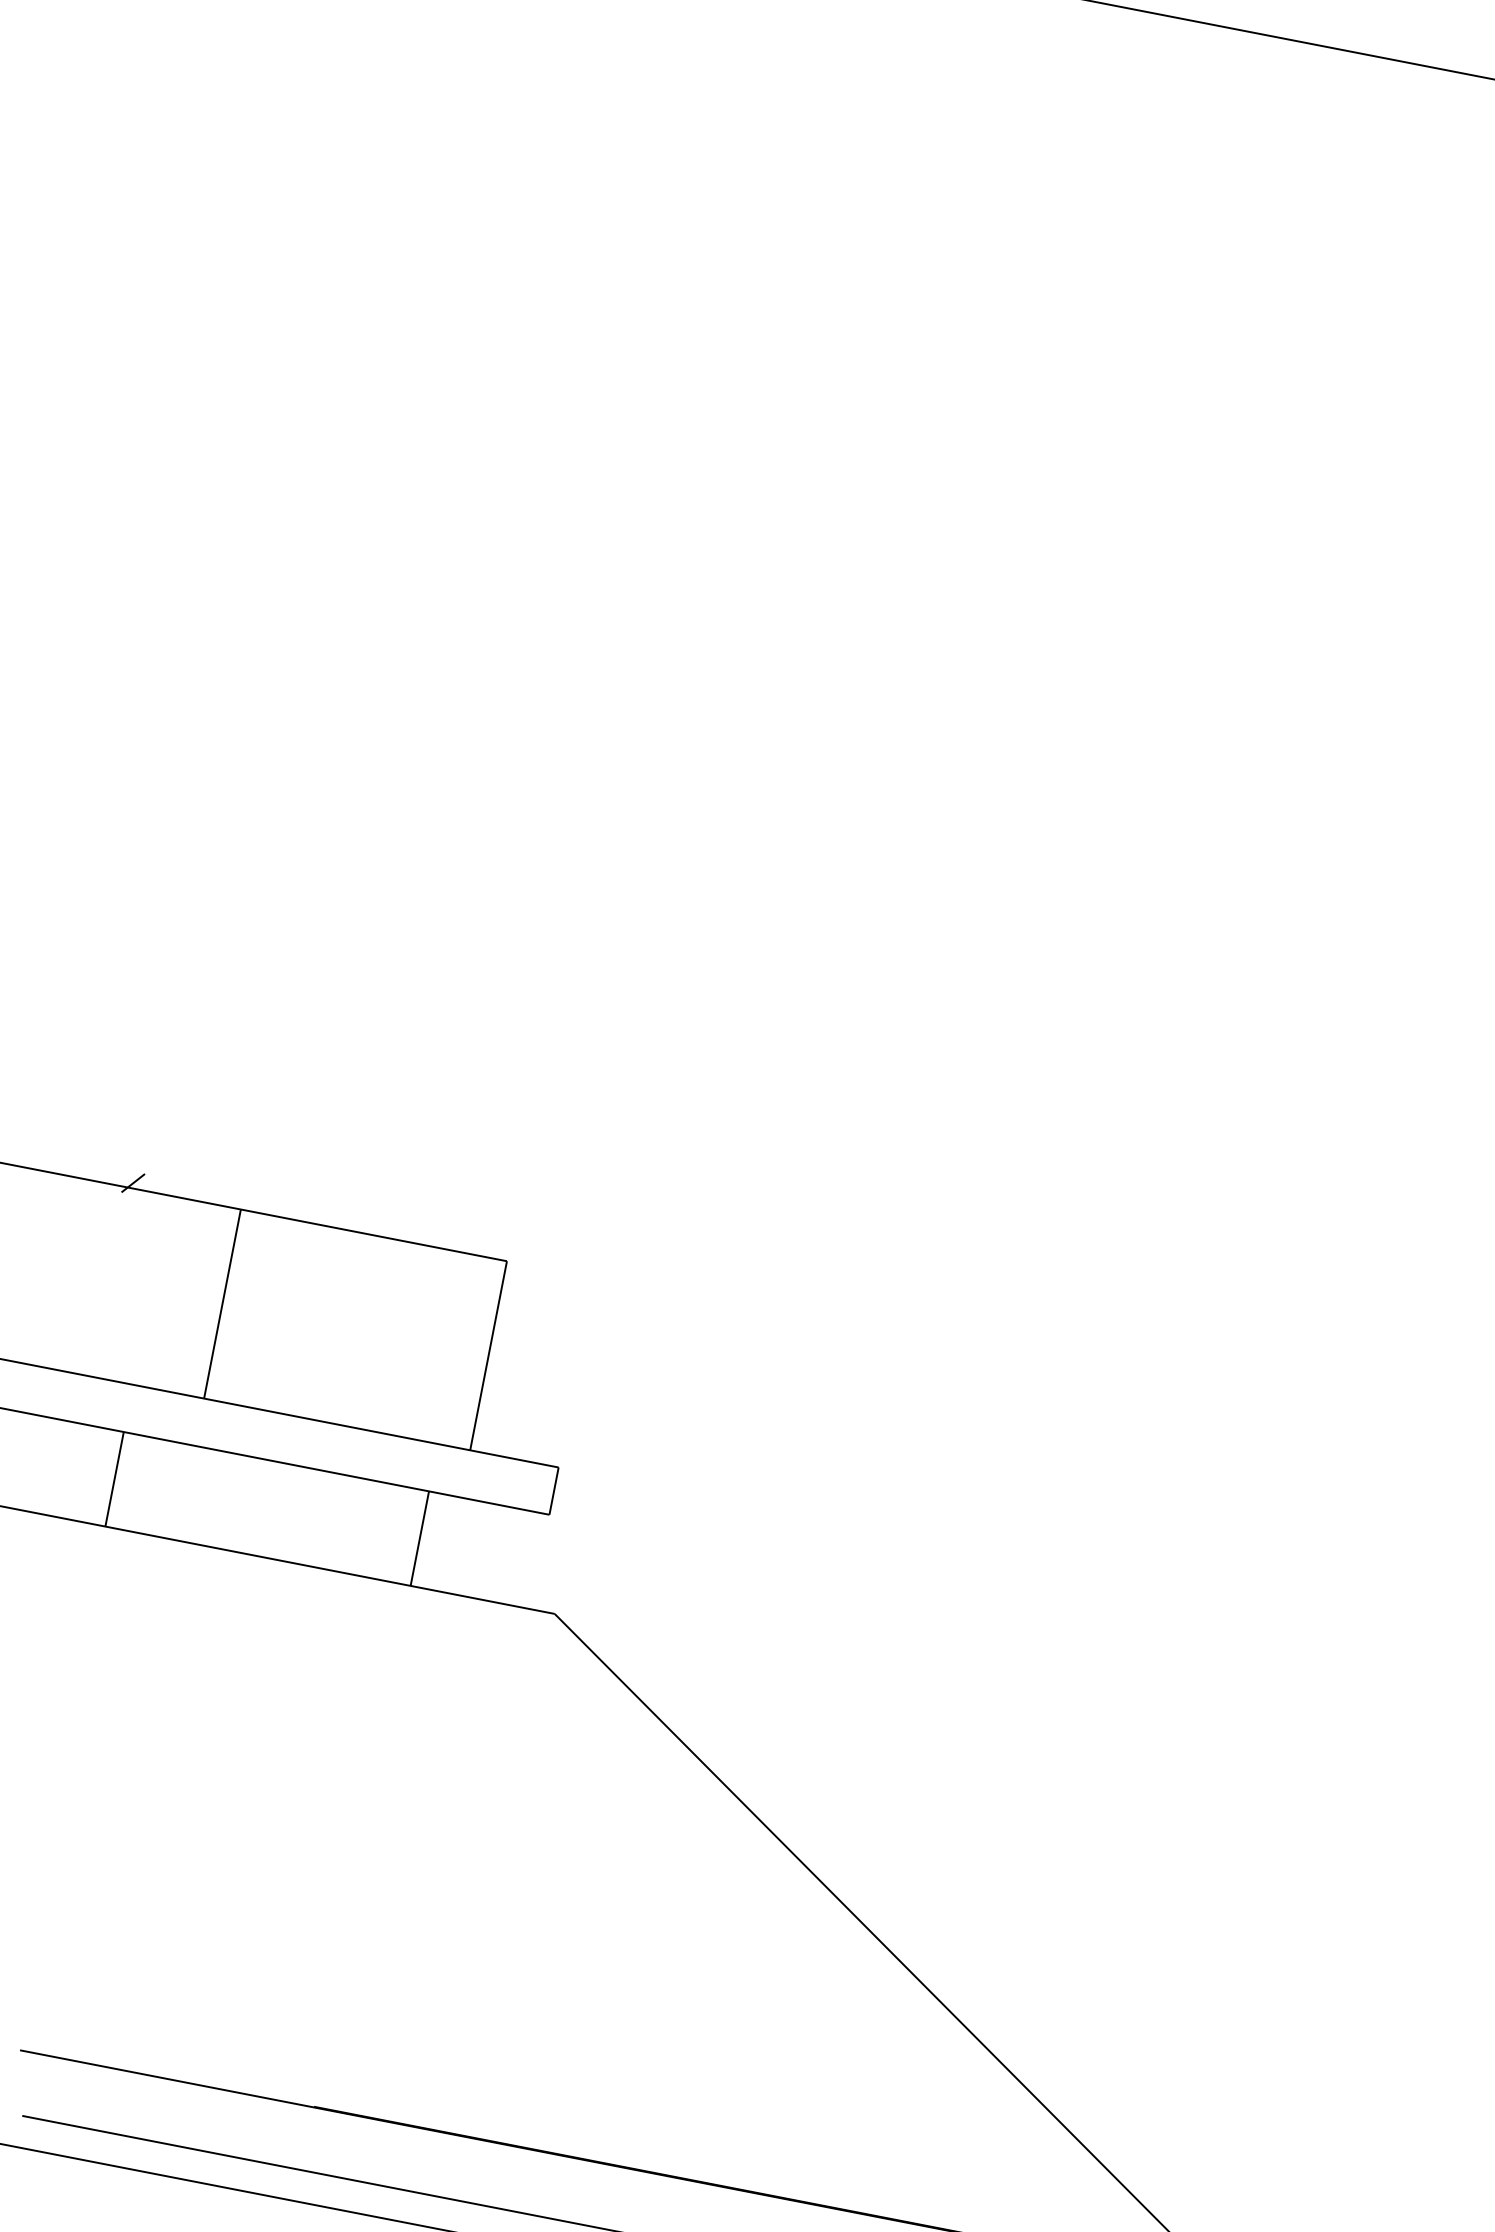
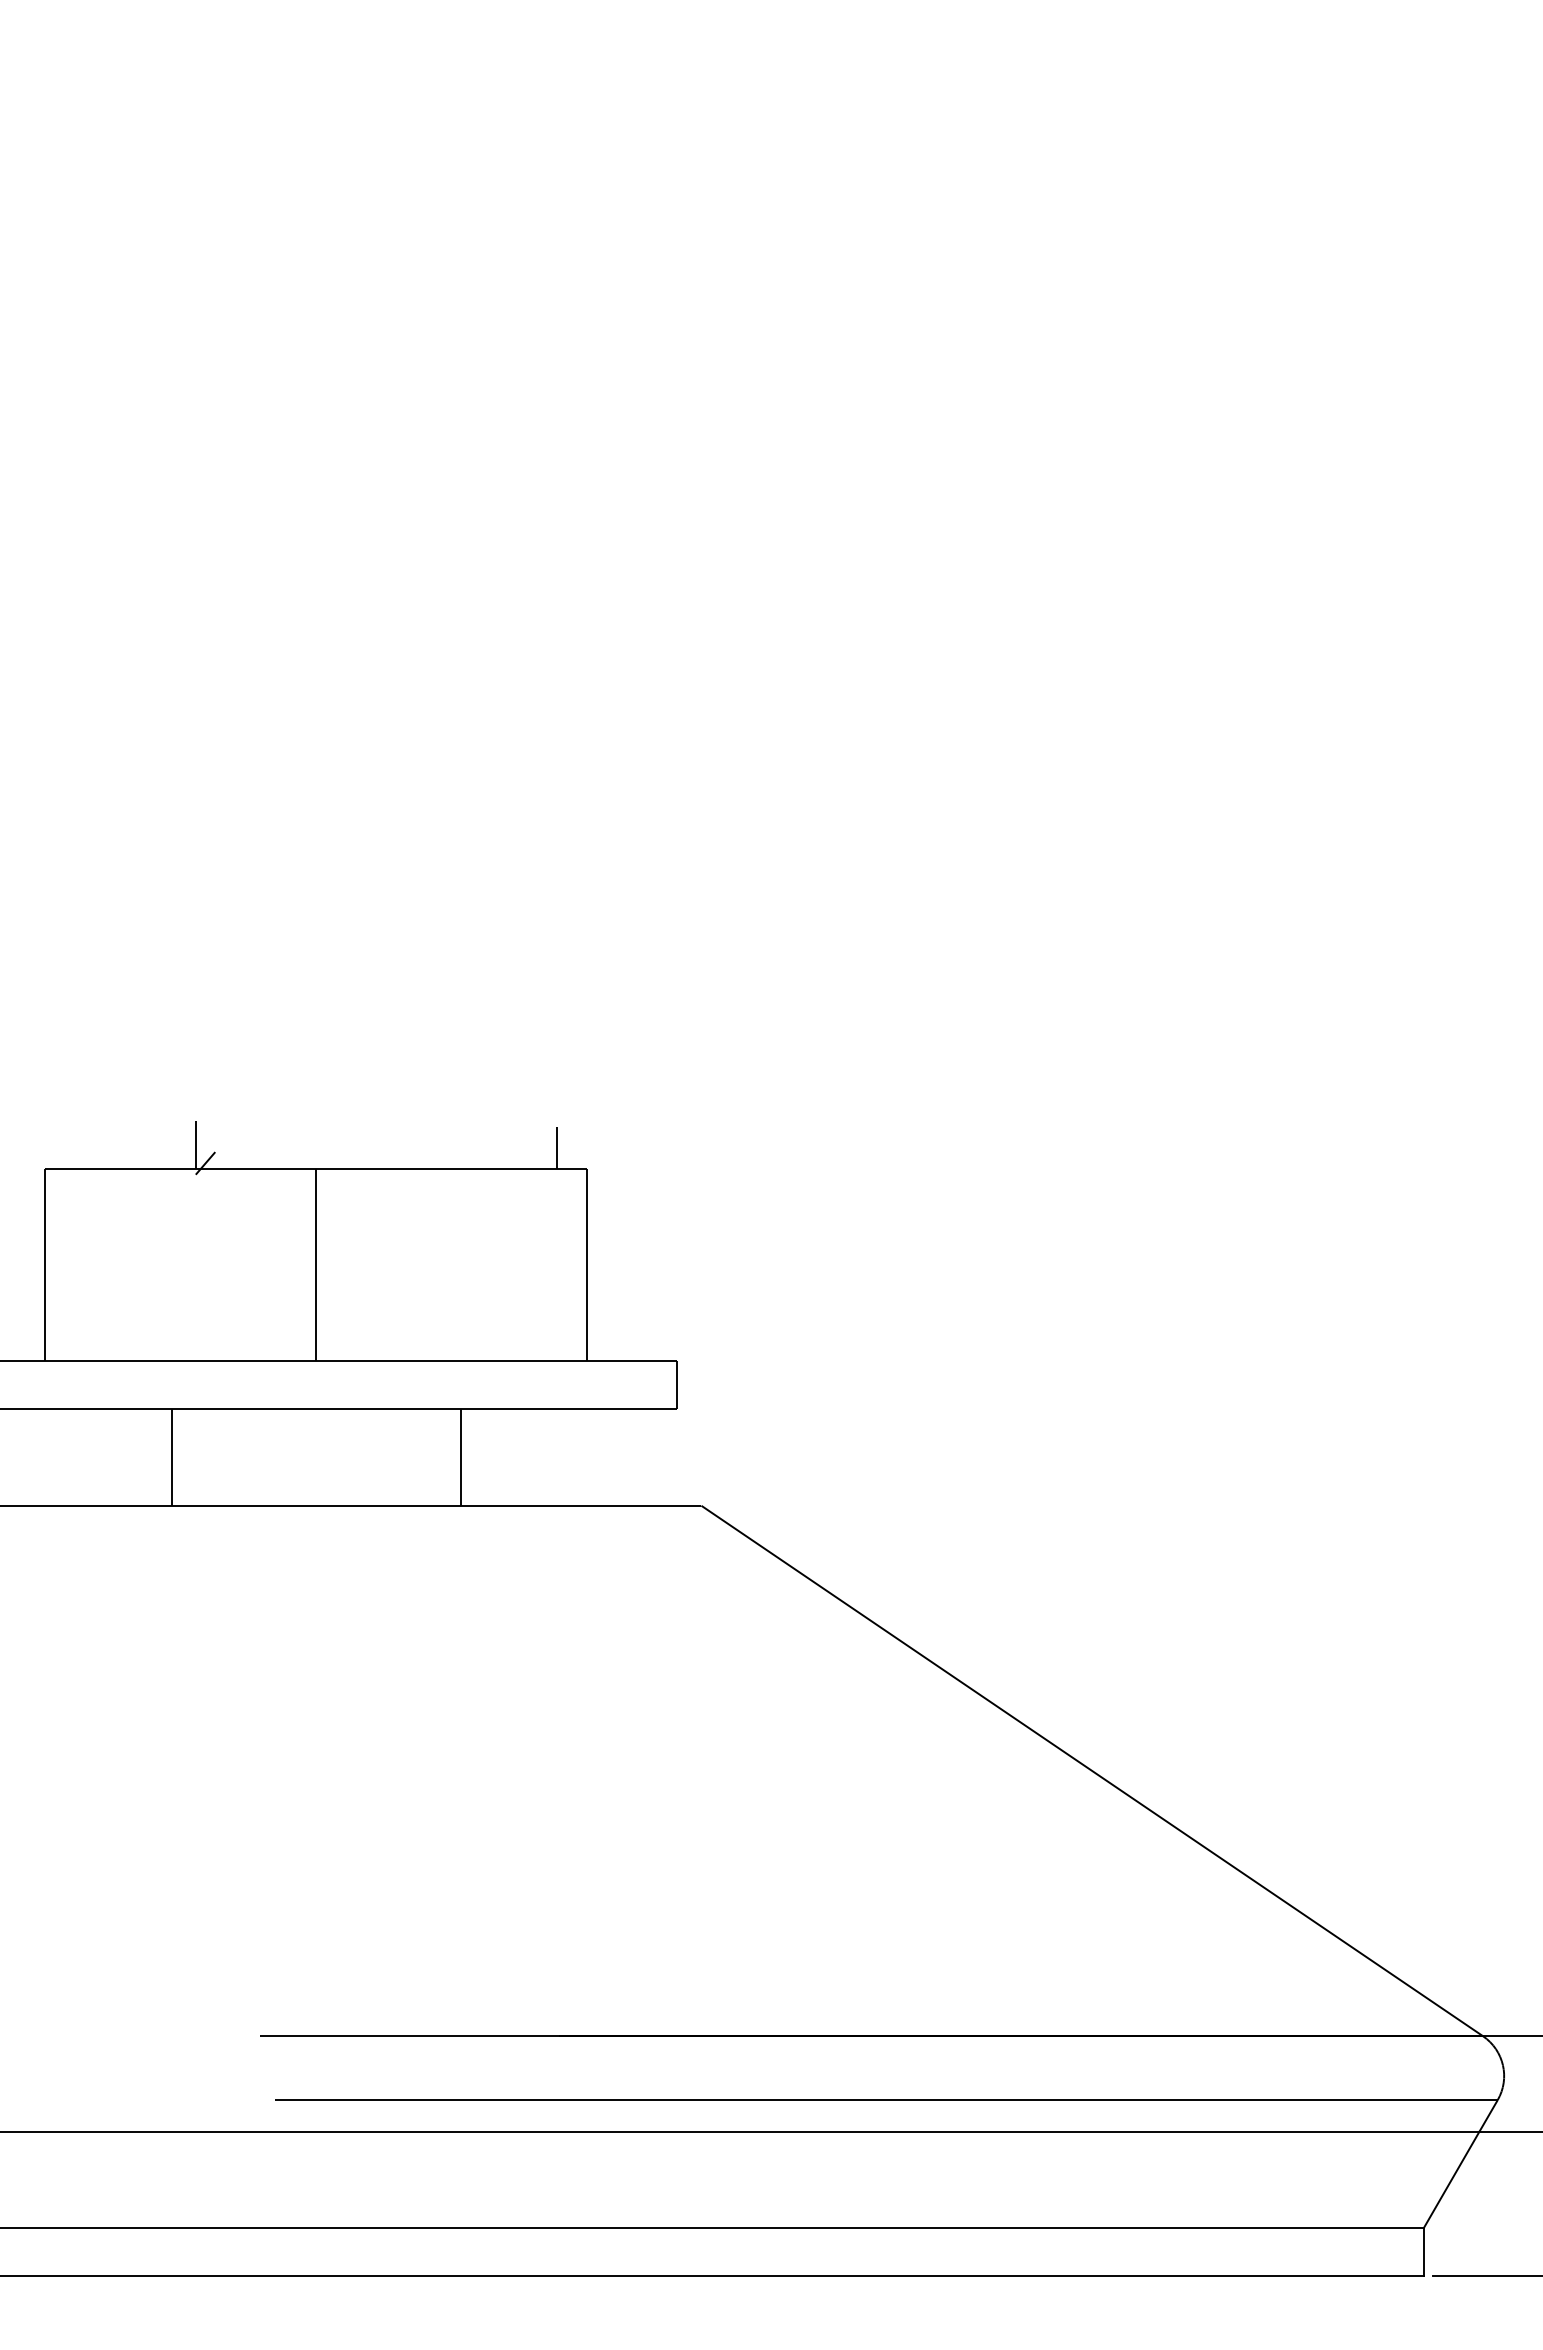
line: (127, 1162) -> (195, 1144), added
line: (480, 1234) -> (556, 1147), added
line: (114, 1479) -> (171, 1457), moved
line: (419, 1538) -> (460, 1457), moved

